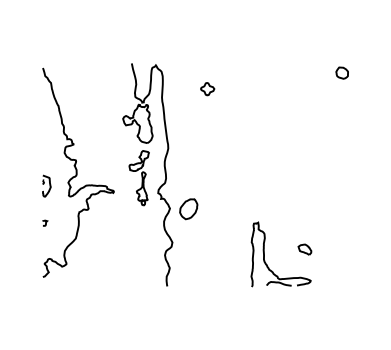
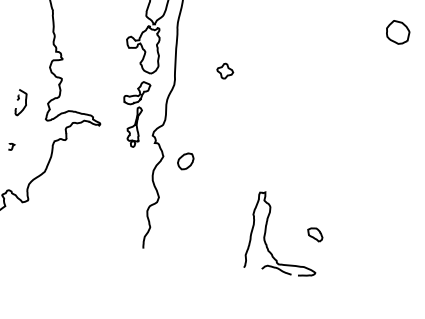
part: (341, 72) -> (397, 31), size x1.6
part: (207, 89) -> (224, 71), moved
part: (188, 209) -> (185, 161), size x0.7

